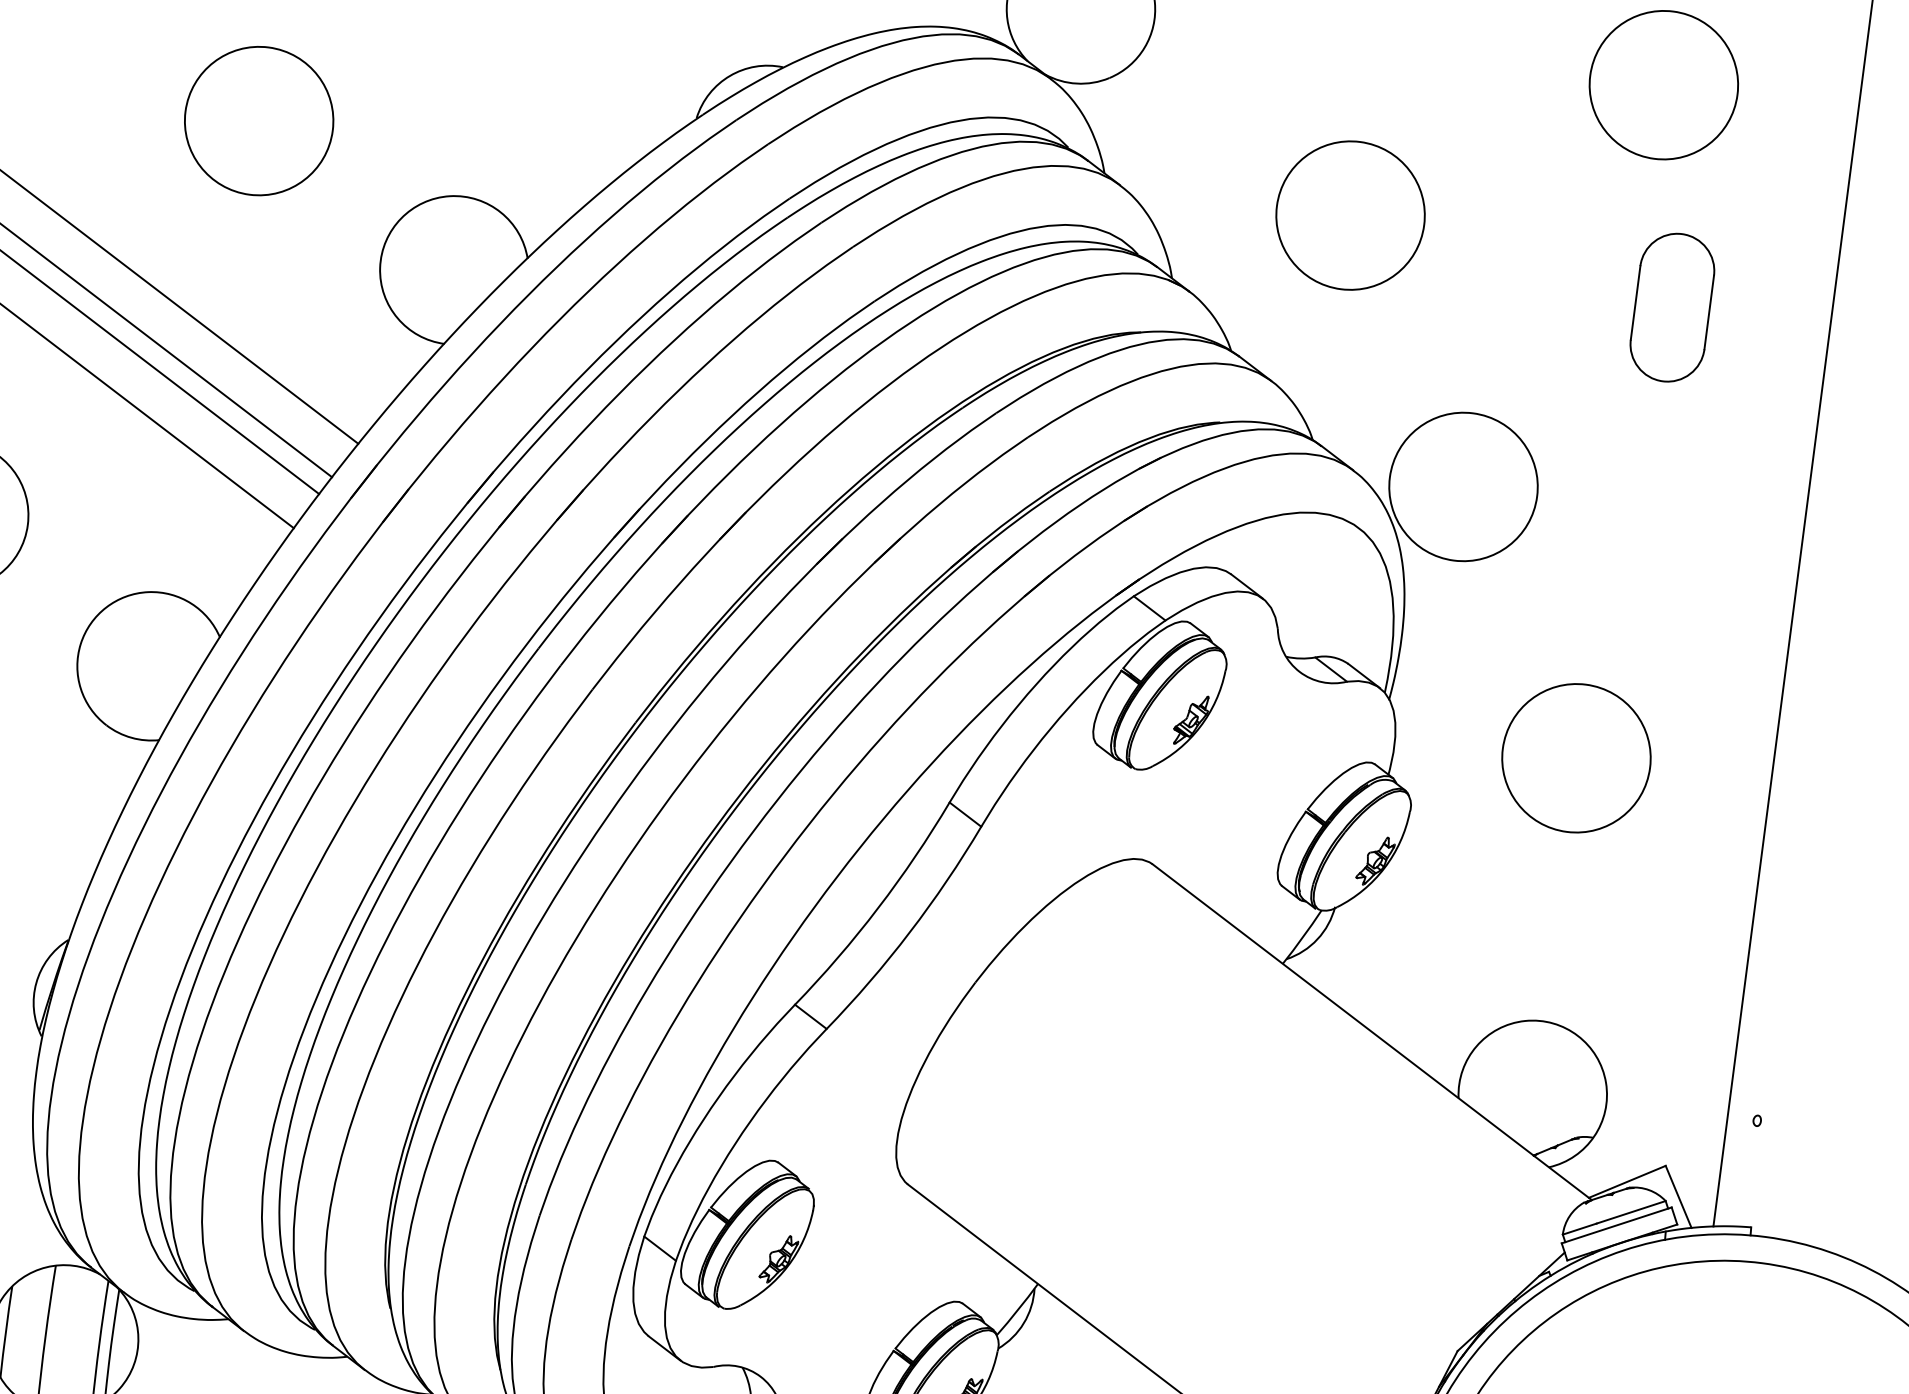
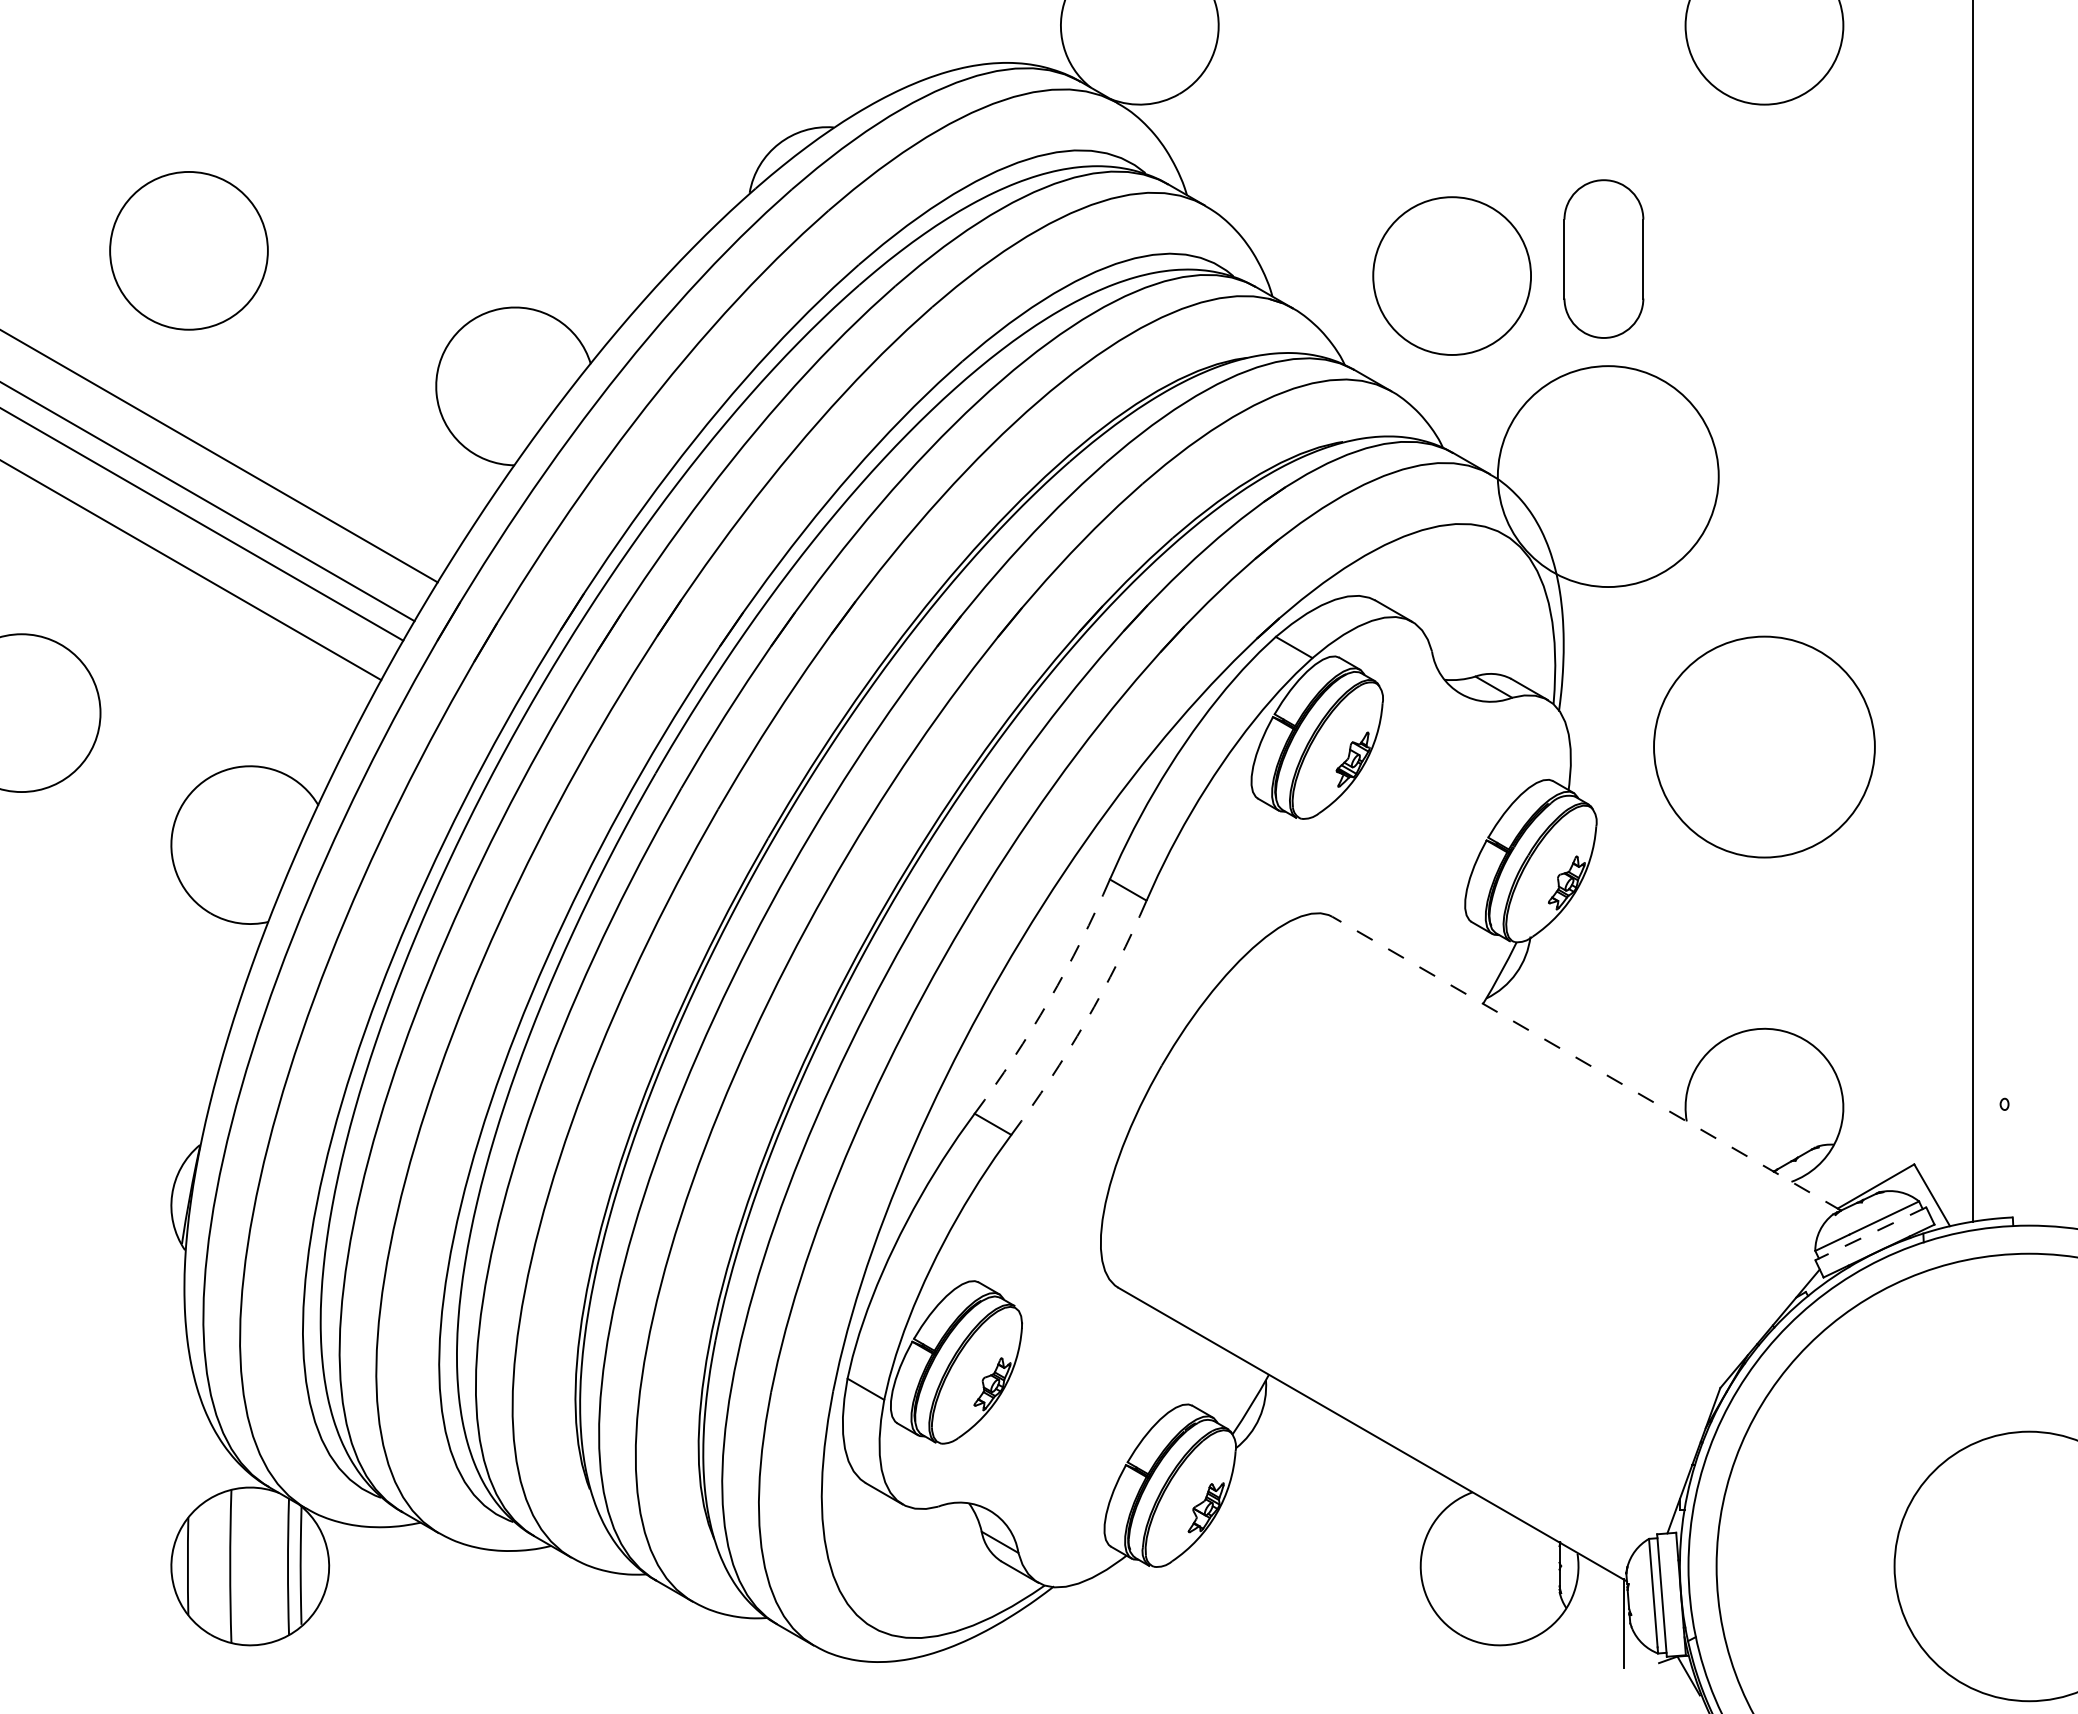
circle: (258, 120) -> (188, 250), moved
circle: (1350, 214) -> (1451, 275), moved
part: (1672, 307) -> (1603, 258), moved
circle: (1463, 486) -> (1608, 476), size x1.4
circle: (1576, 757) -> (1764, 746), size x1.4
arc: (878, 908) -> (1049, 1000), solid -> dashed
arc: (909, 932) -> (1085, 1021), solid -> dashed
line: (1372, 1032) -> (1586, 1063), solid -> dashed
line: (1616, 1226) -> (1870, 1234), solid -> dashed

